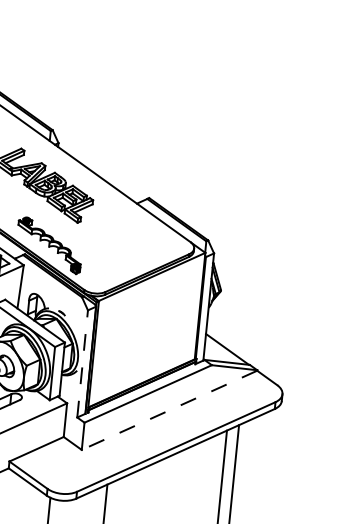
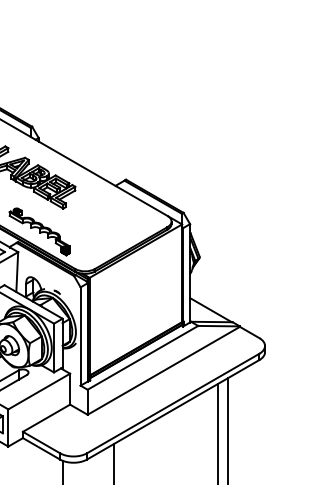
line: (82, 363) -> (80, 336), dashed -> solid
line: (169, 409) -> (163, 370), dashed -> solid

